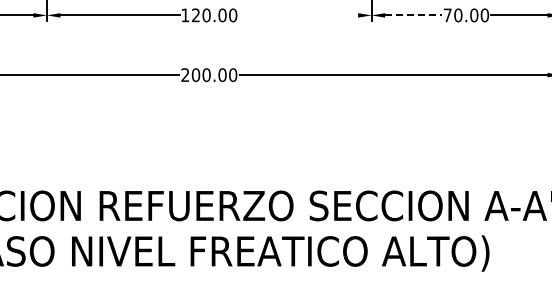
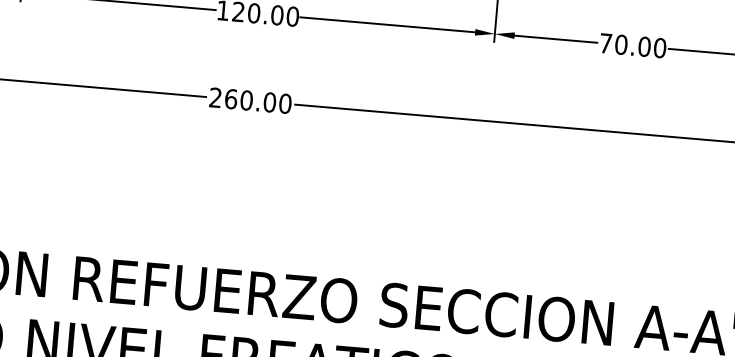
line: (298, 15) -> (388, 24), added
line: (414, 15) -> (557, 39), dashed -> solid
text: (196, 74) -> (231, 98), 200.00 -> 260.00

